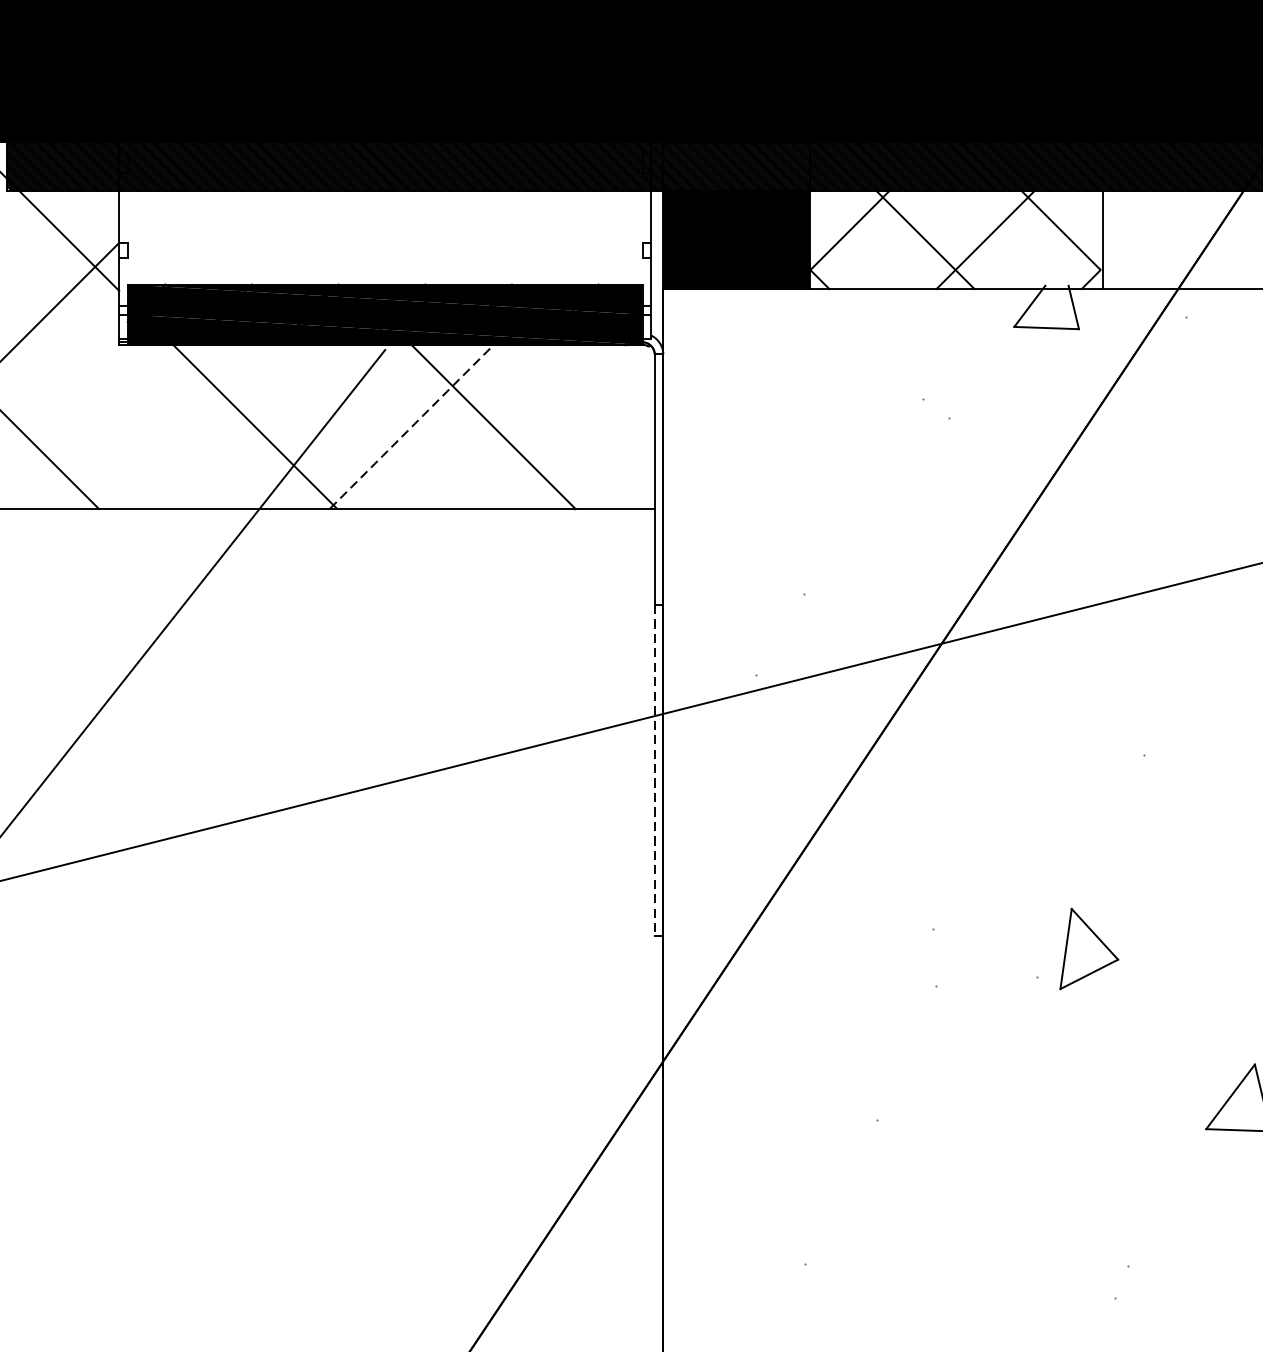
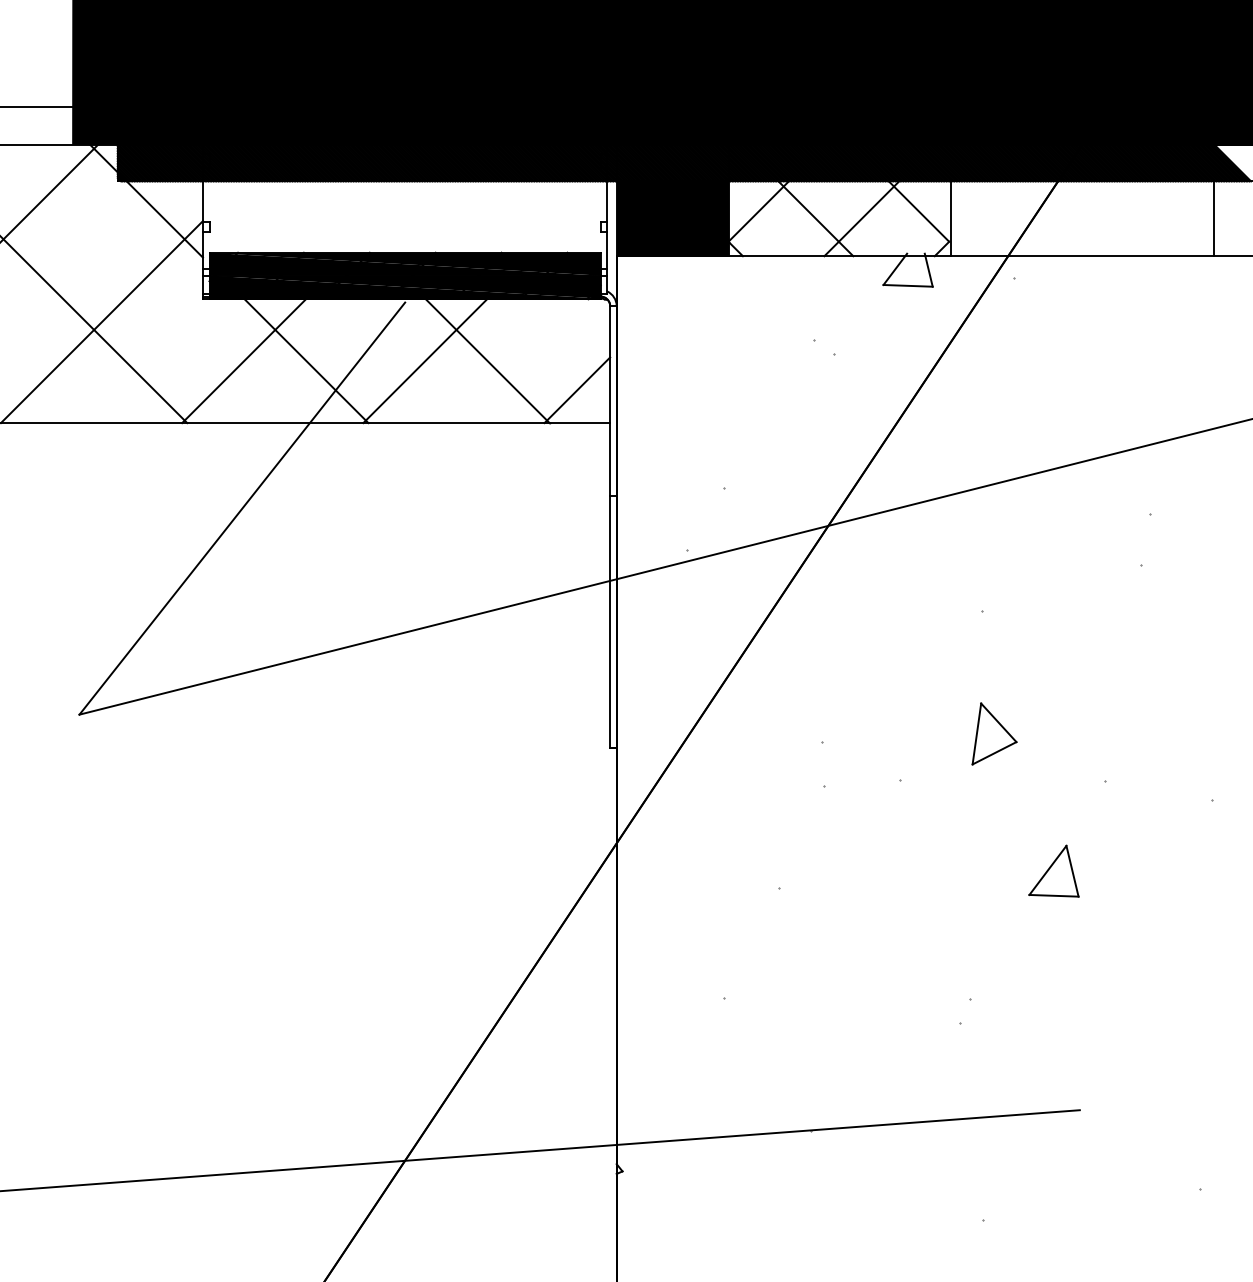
line: (175, 424) -> (245, 359), added
line: (410, 427) -> (424, 361), dashed -> solid
line: (611, 465) -> (577, 390), added
line: (655, 770) -> (610, 622), dashed -> solid
part: (1089, 948) -> (994, 733), moved

